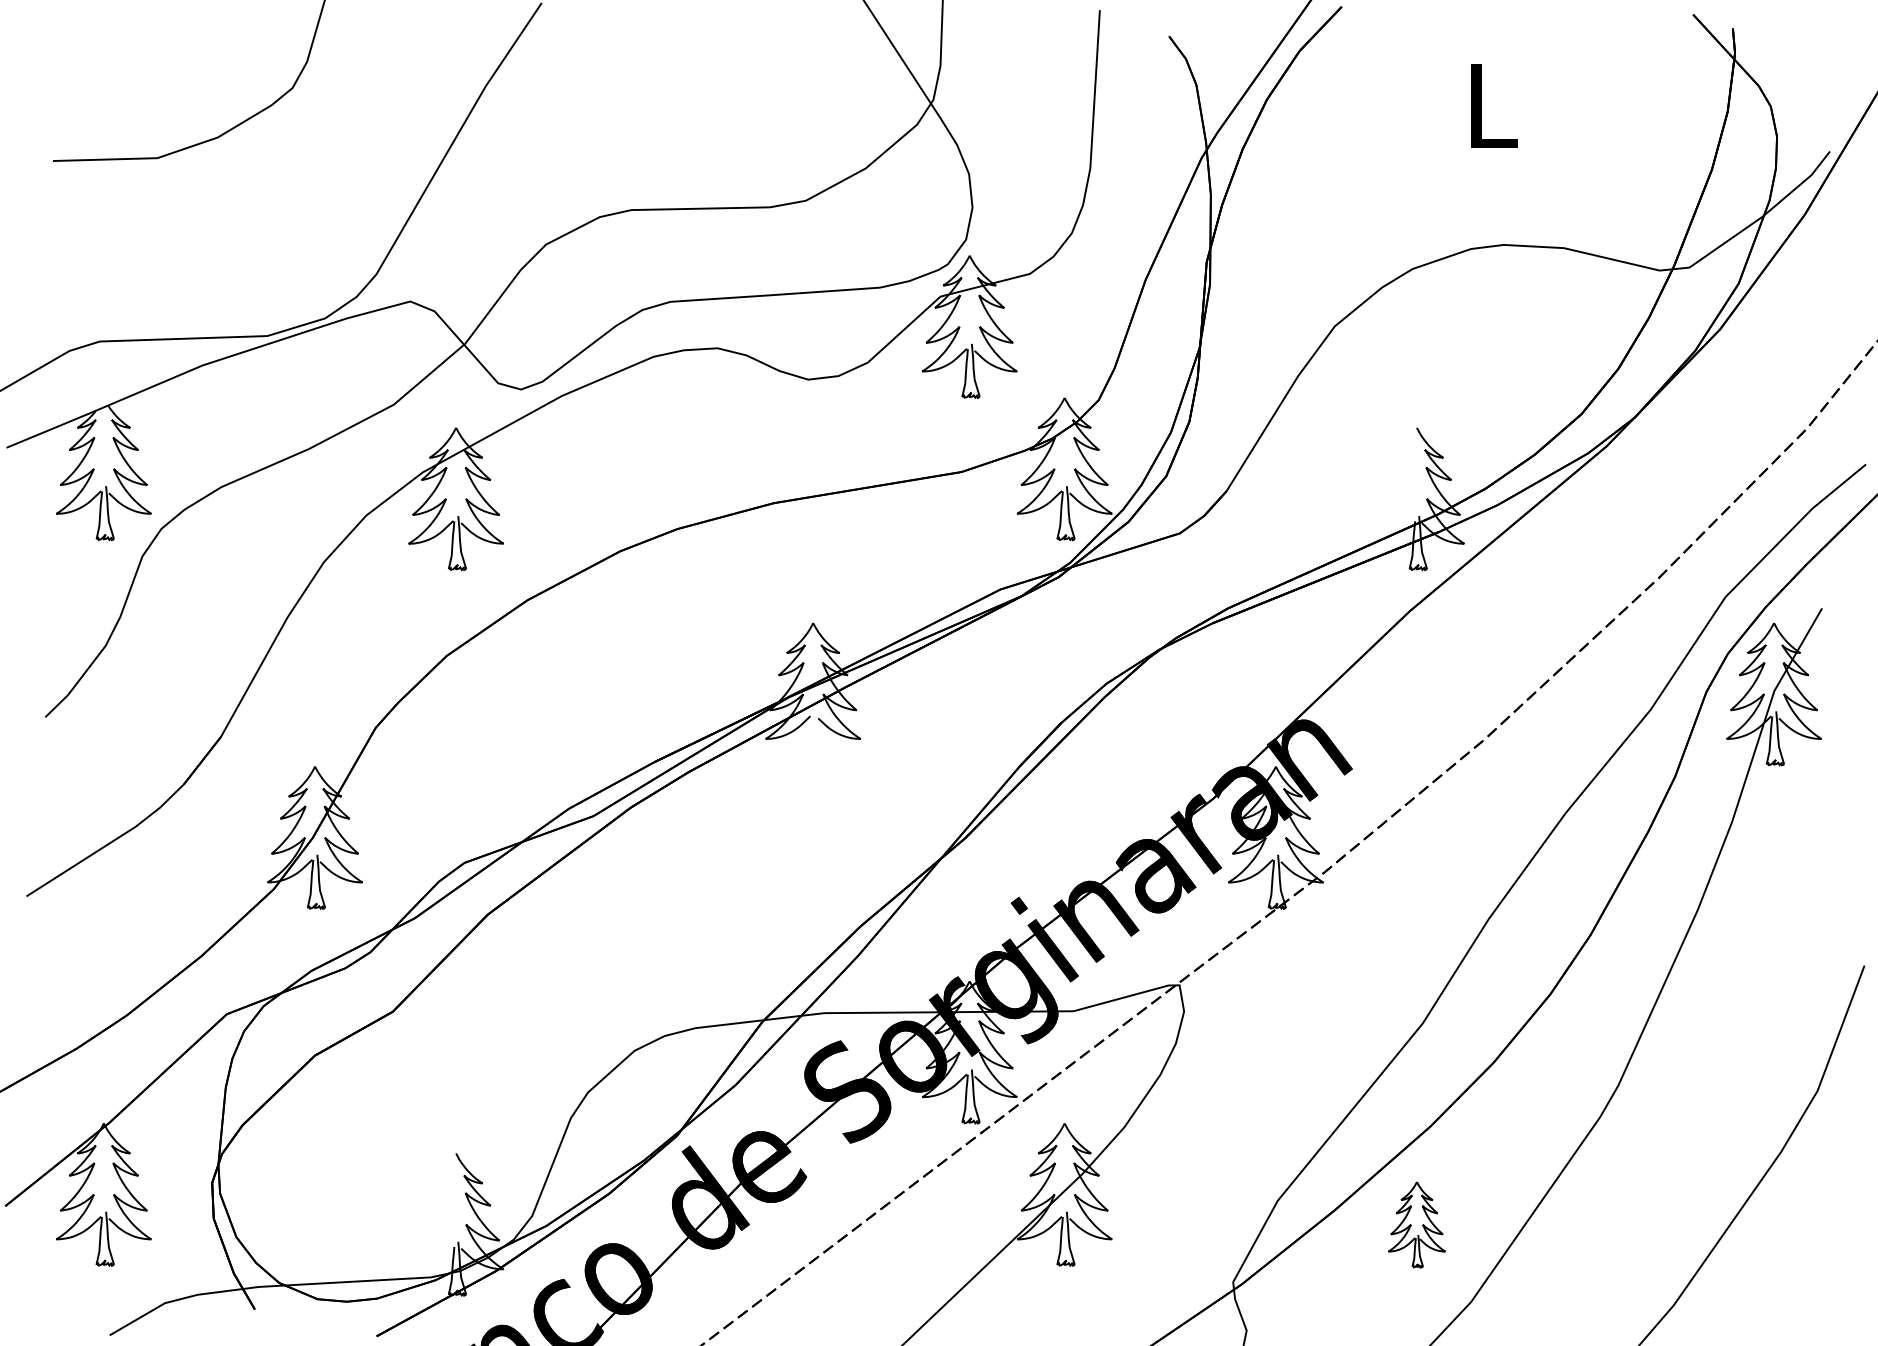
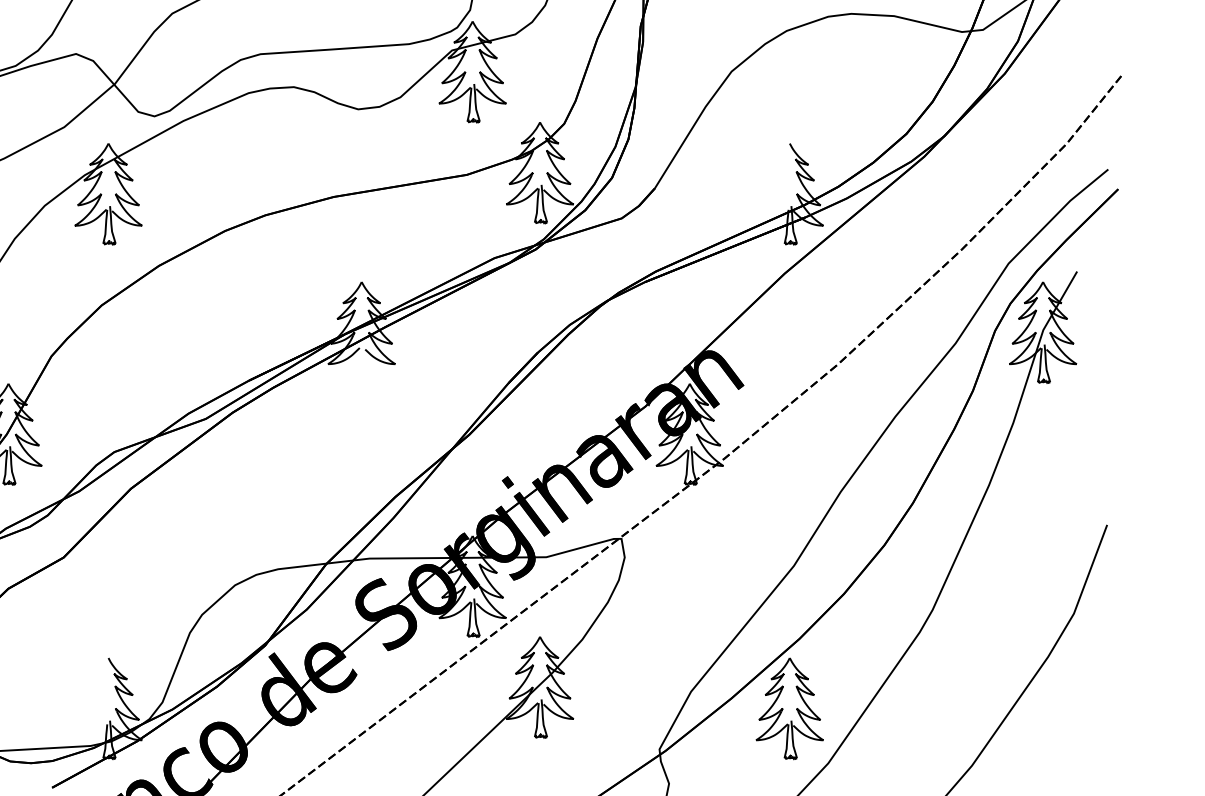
part: (1416, 1224) -> (789, 708), size x1.67

